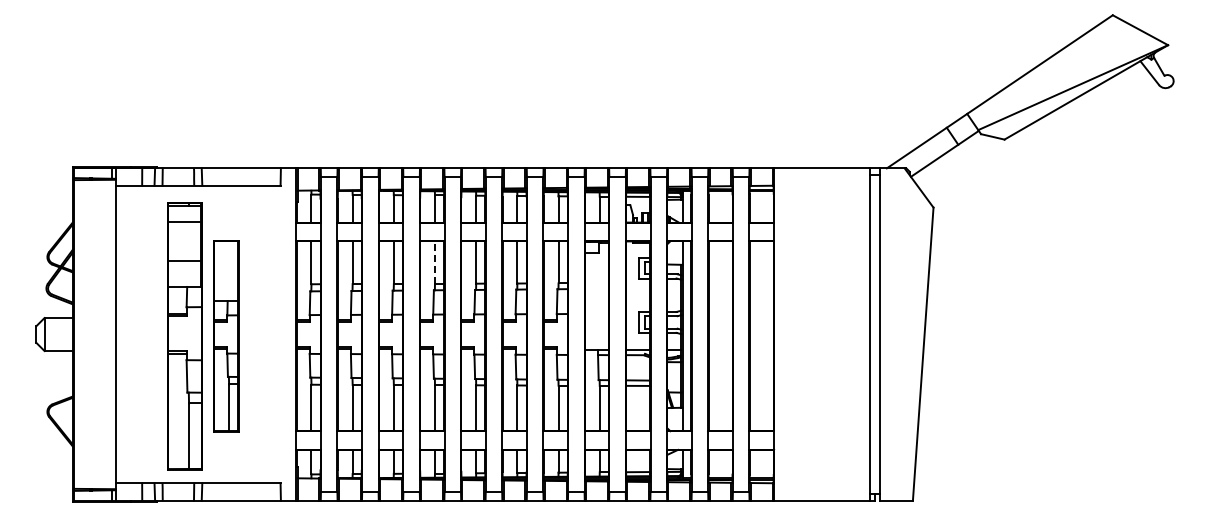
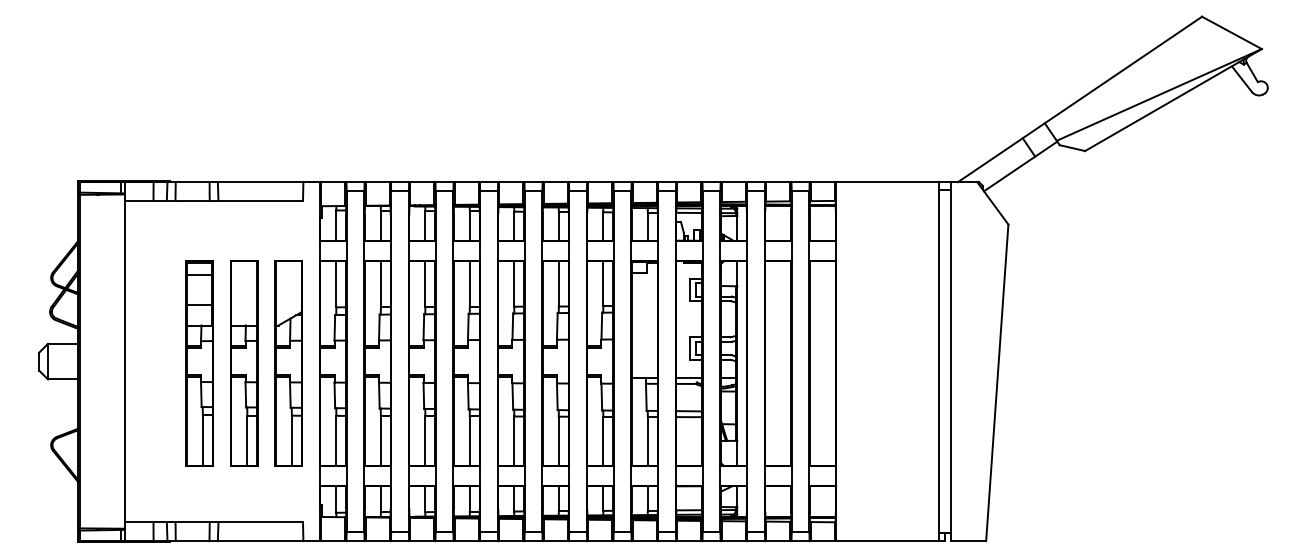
line: (434, 262) -> (469, 283), dashed -> solid
part: (184, 336) -> (199, 363), size x0.71
part: (267, 336) -> (288, 363), added

